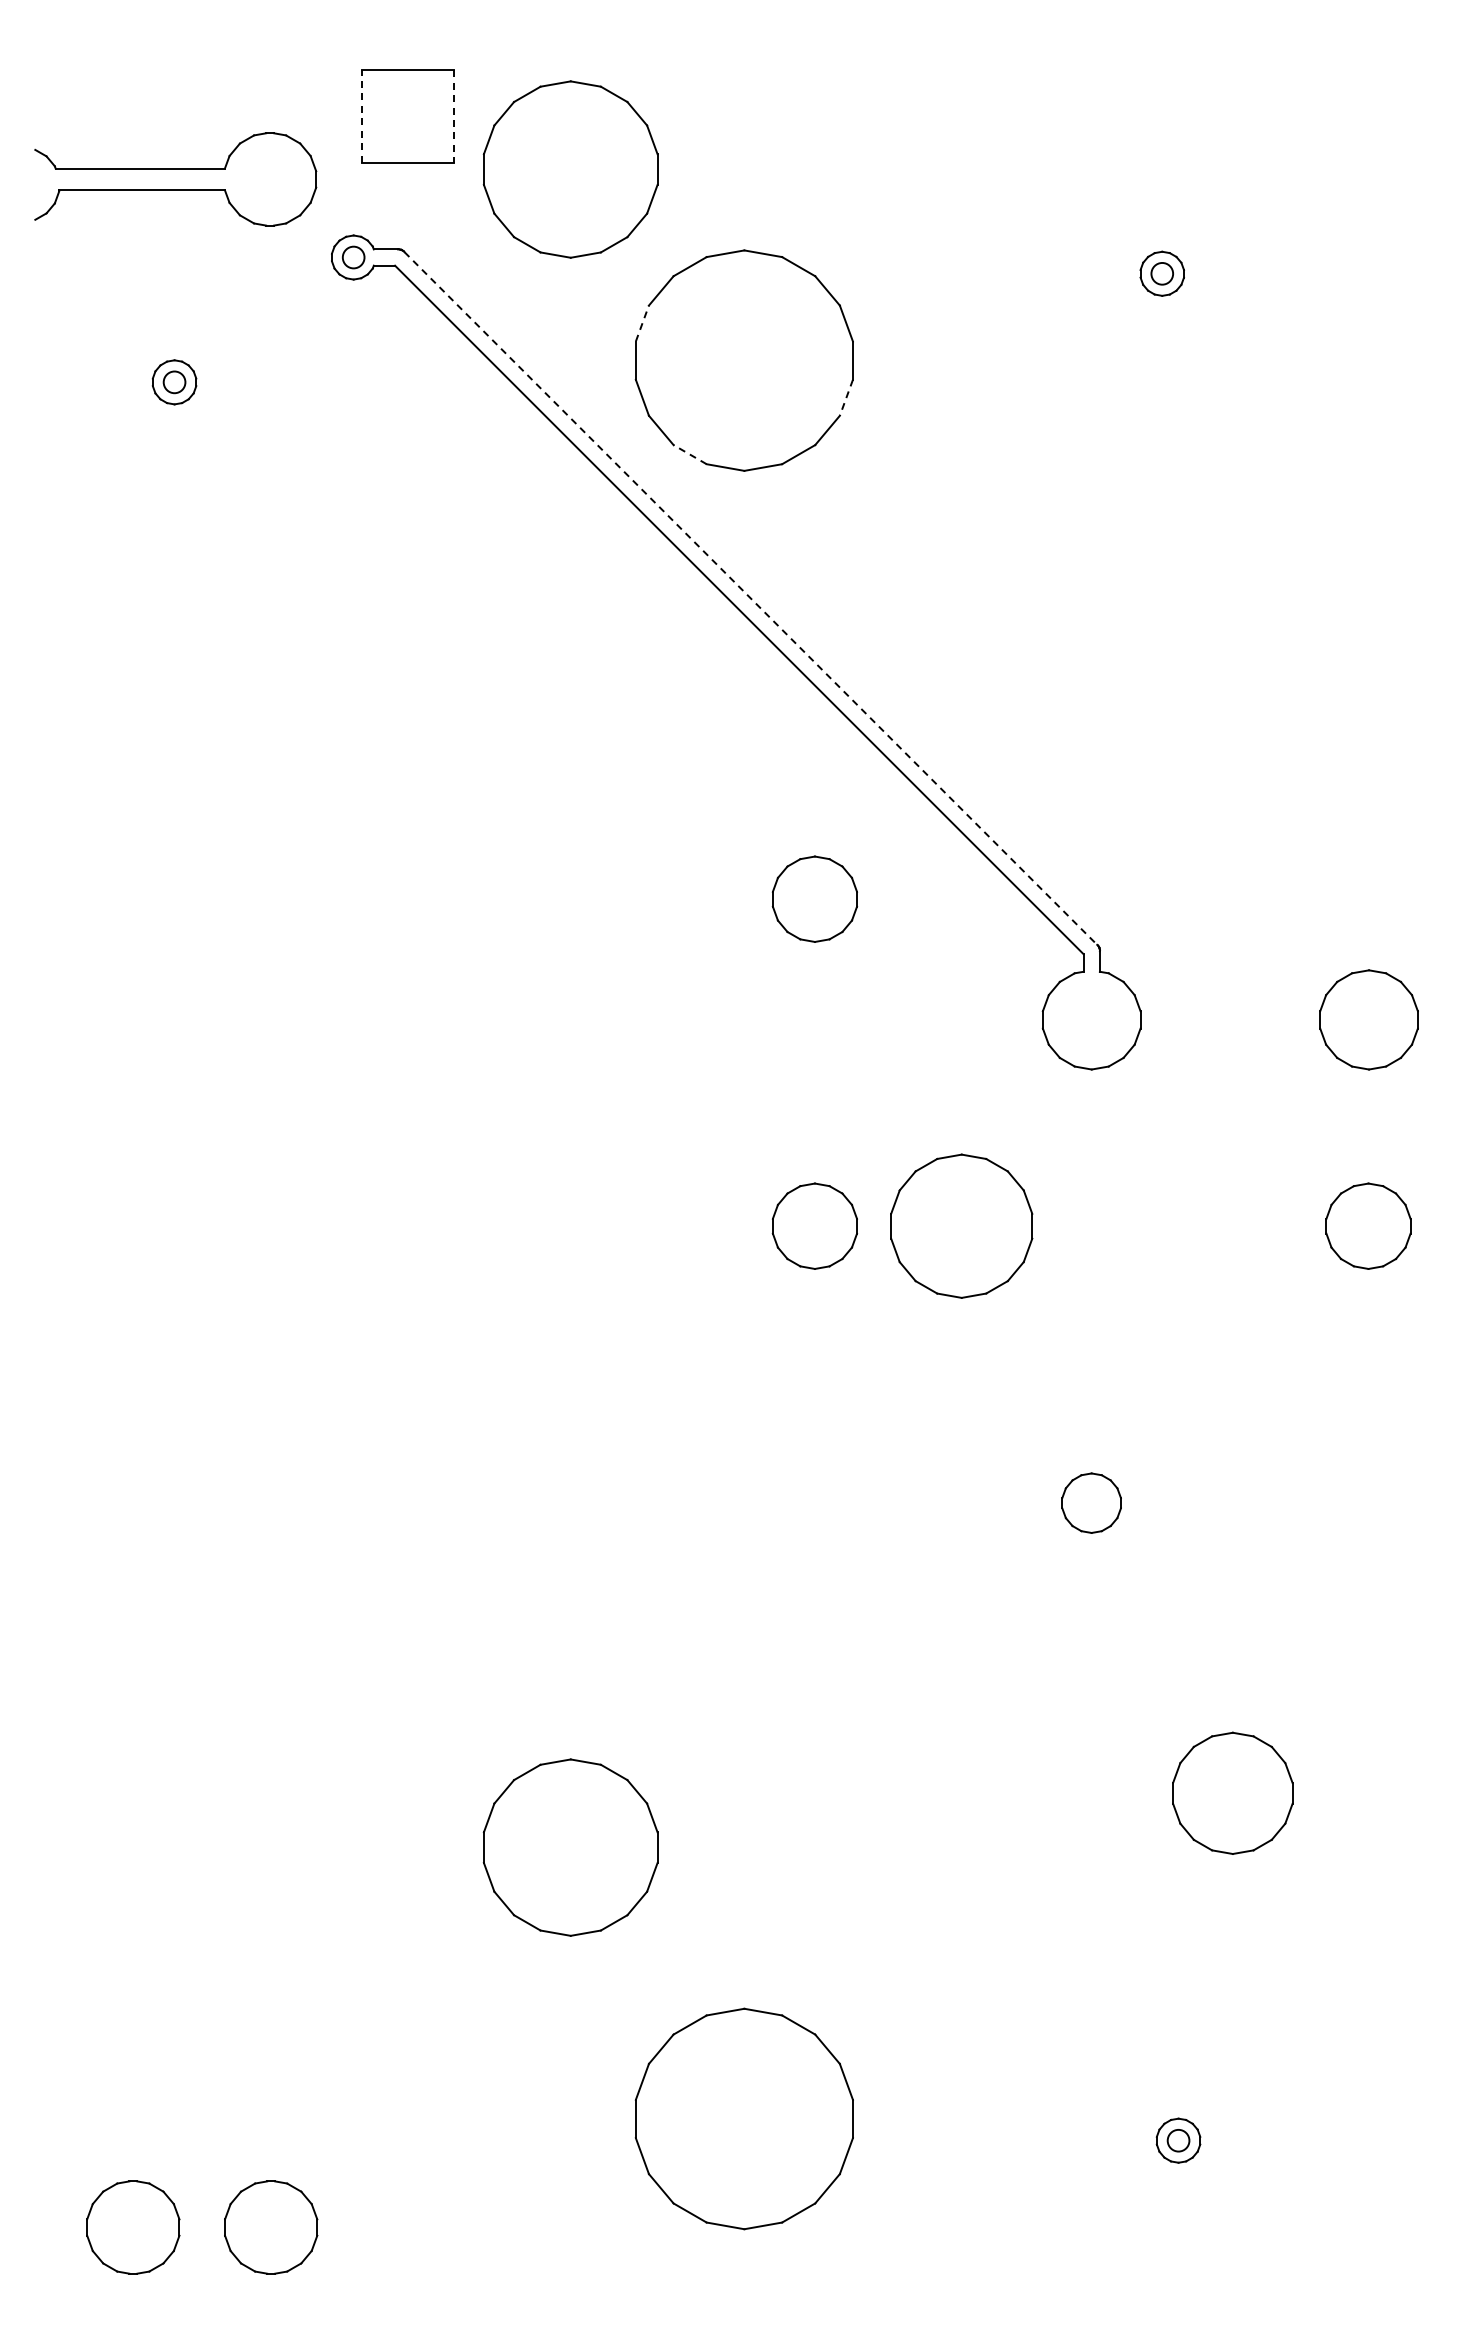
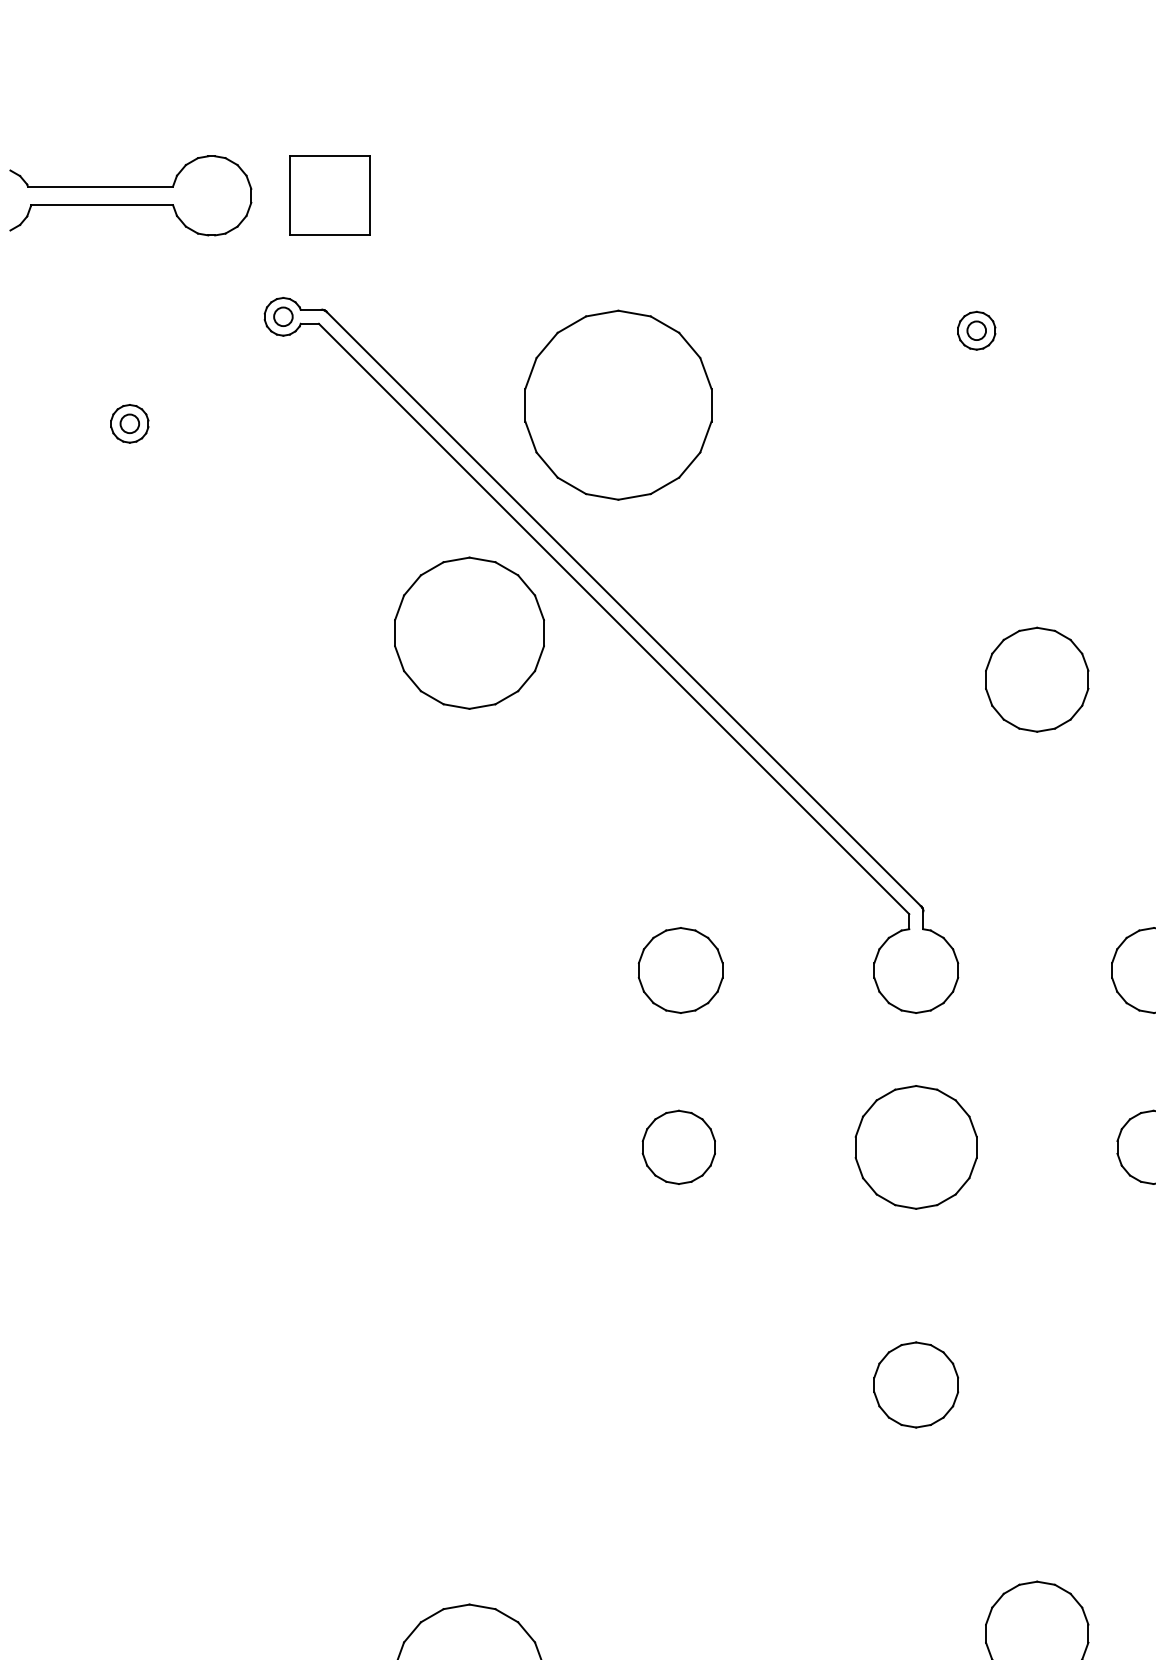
line: (361, 115) -> (290, 195), dashed -> solid
line: (454, 116) -> (369, 195), dashed -> solid
part: (175, 169) -> (130, 187), moved
part: (570, 169) -> (469, 633), moved
line: (642, 323) -> (531, 373), dashed -> solid
line: (846, 398) -> (705, 437), dashed -> solid
line: (689, 454) -> (571, 485), dashed -> solid
line: (750, 598) -> (623, 609), dashed -> solid
part: (1232, 680) -> (1036, 679), added
part: (814, 898) -> (678, 866), removed
part: (816, 1019) -> (680, 970), added
part: (961, 1225) -> (916, 1146), moved
part: (1091, 1502) -> (916, 1384), size x1.67

